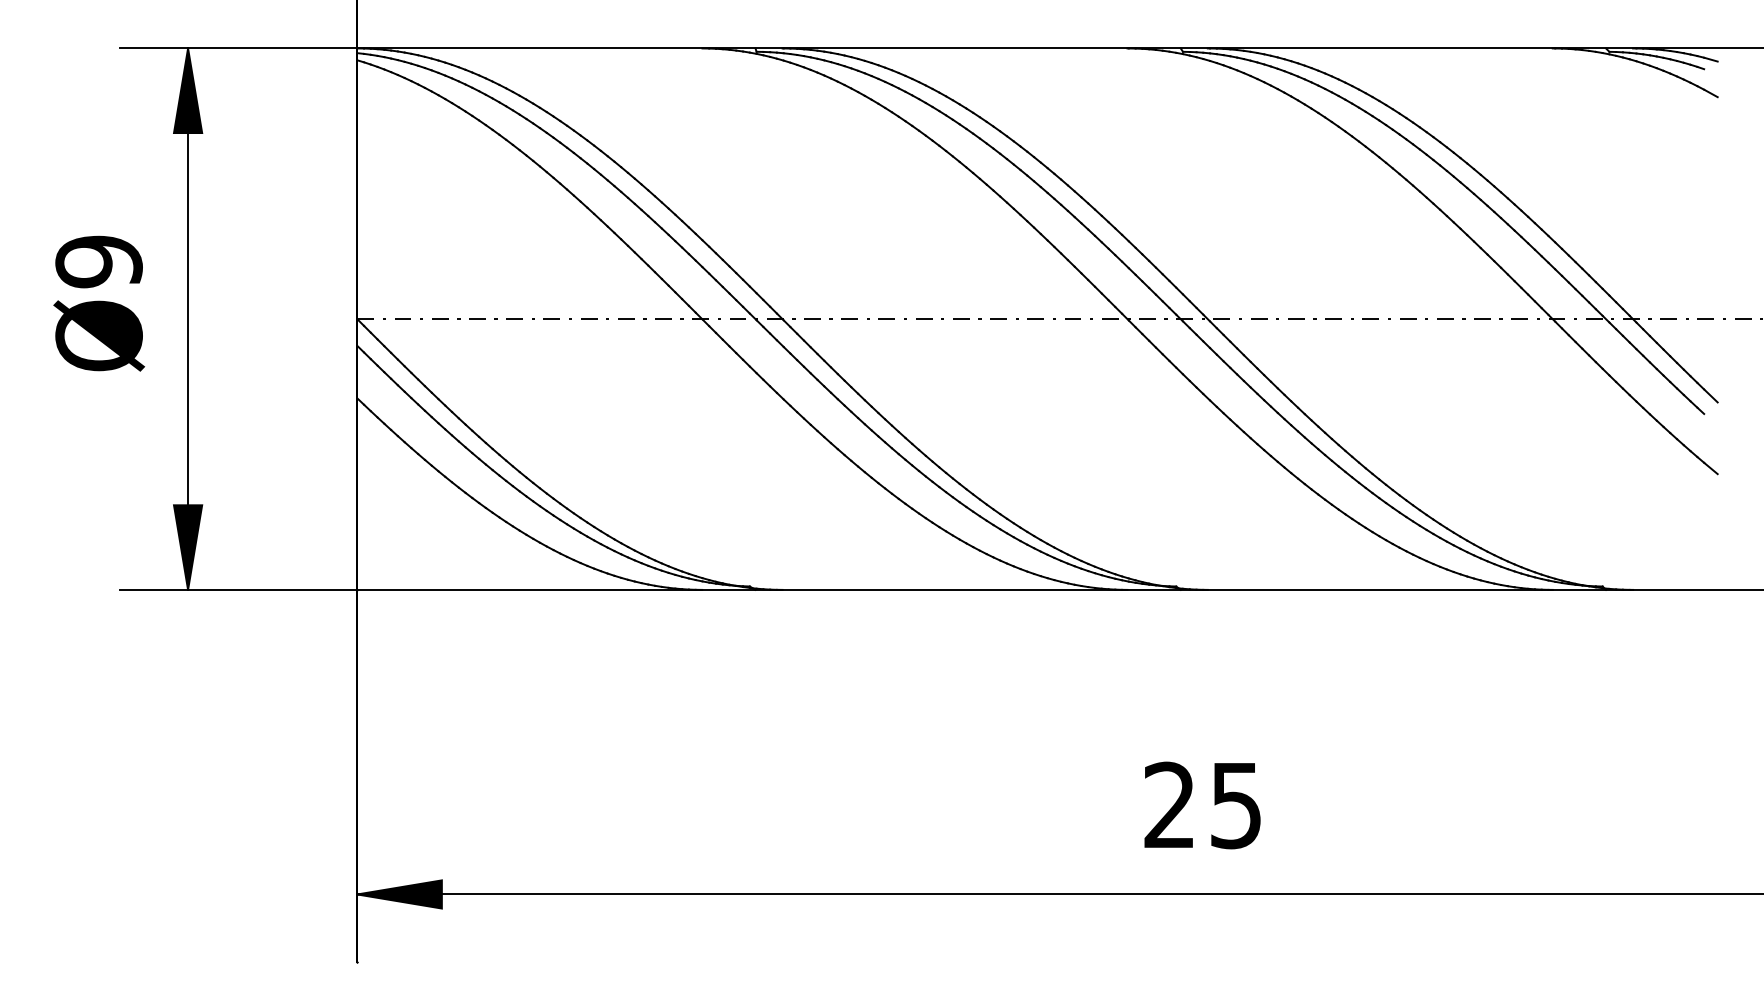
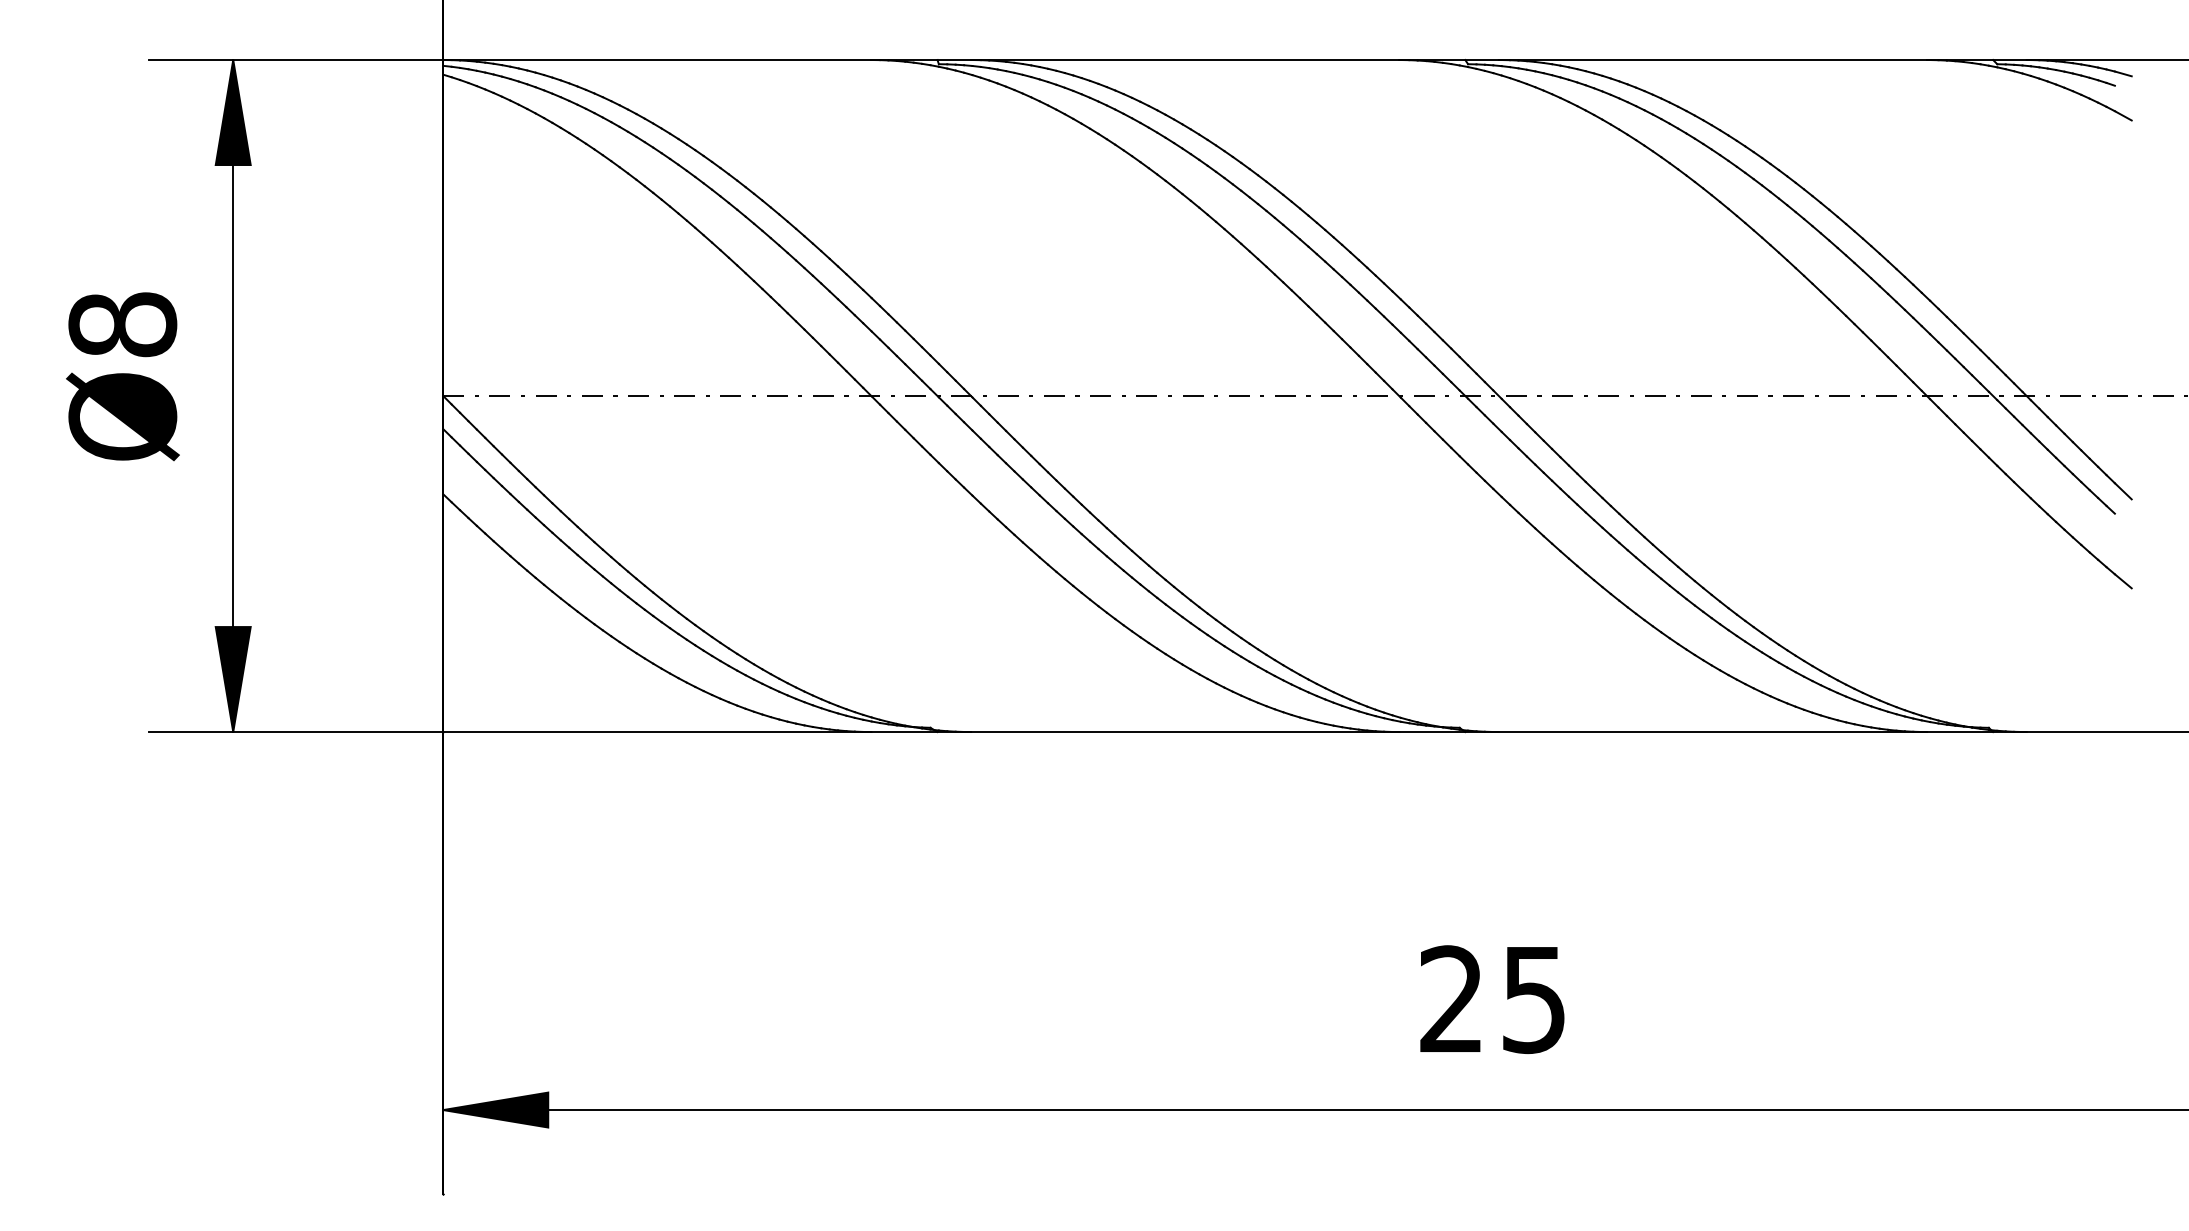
text: (98, 261) -> (122, 324), Ø9 -> Ø8

